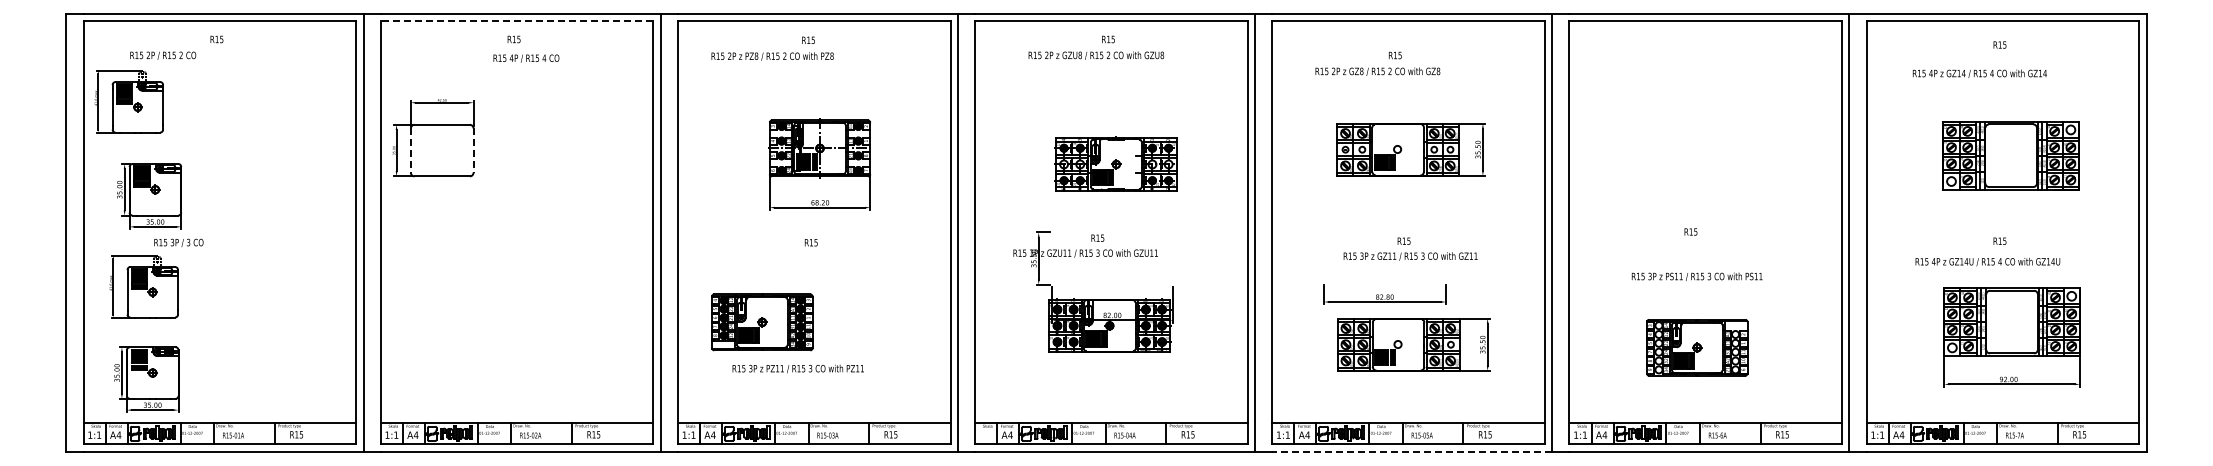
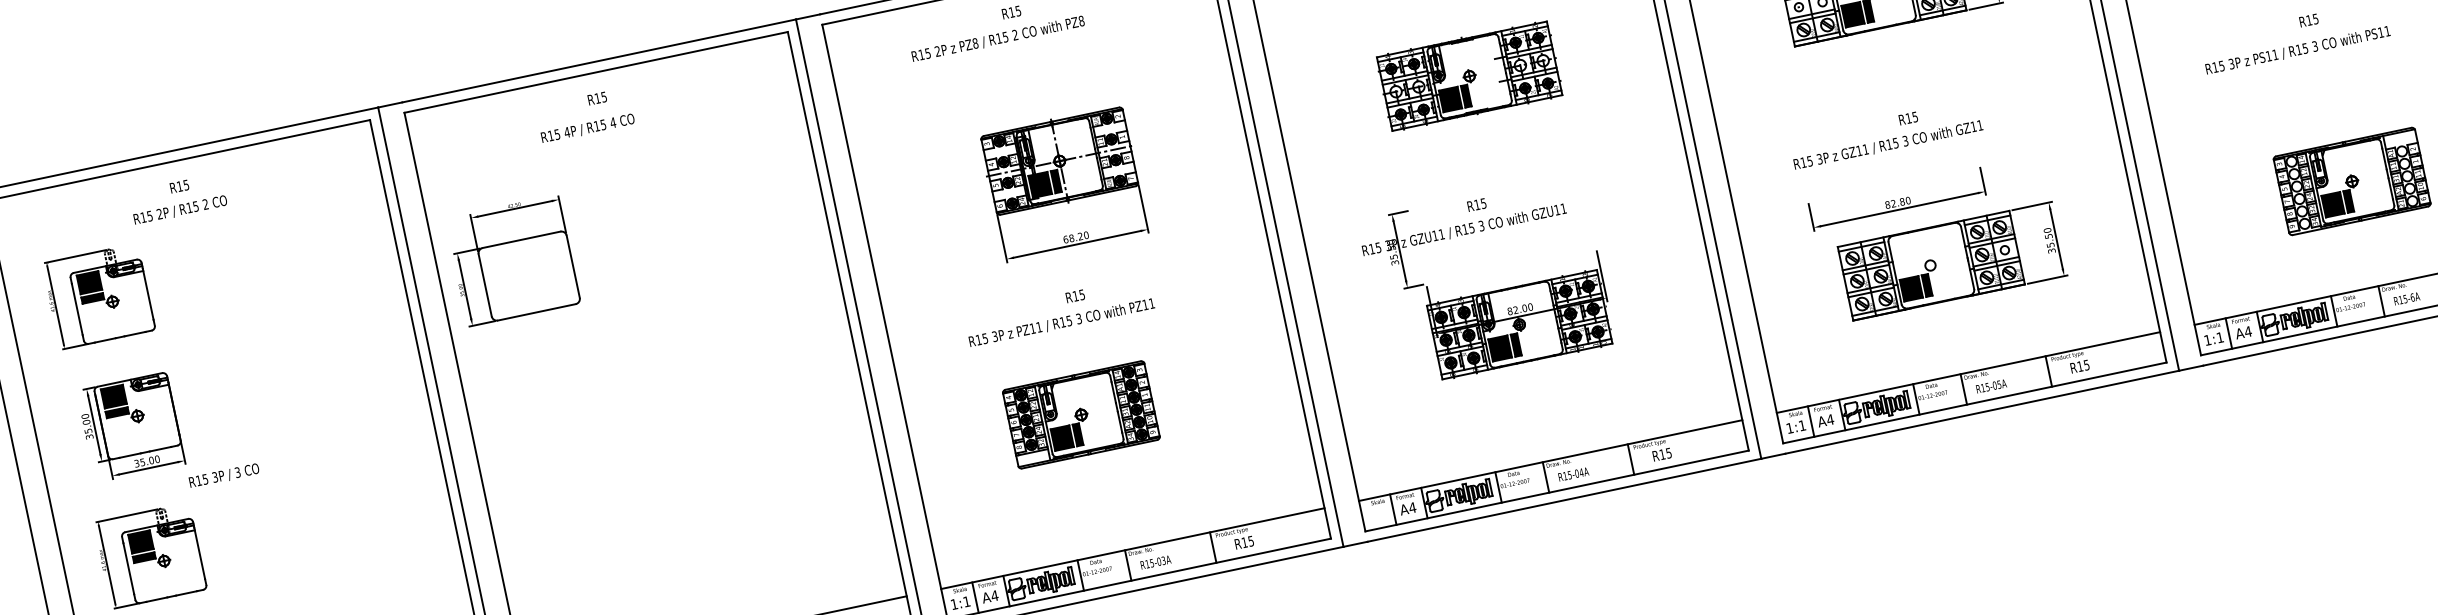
line: (516, 21) -> (595, 72), dashed -> solid
text: (163, 55) -> (180, 209), moved
text: (772, 56) -> (998, 39), moved
text: (526, 58) -> (588, 128), moved
part: (128, 101) -> (97, 296), moved
line: (410, 151) -> (484, 286), dashed -> solid
line: (473, 151) -> (573, 268), dashed -> solid
part: (1115, 163) -> (1468, 75), moved
text: (178, 242) -> (223, 475), moved
text: (1410, 256) -> (1888, 145), moved
text: (1696, 276) -> (2296, 50), moved
part: (762, 322) -> (1081, 415), moved
text: (797, 368) -> (1060, 322), moved
line: (1411, 451) -> (1981, 411), dashed -> solid

